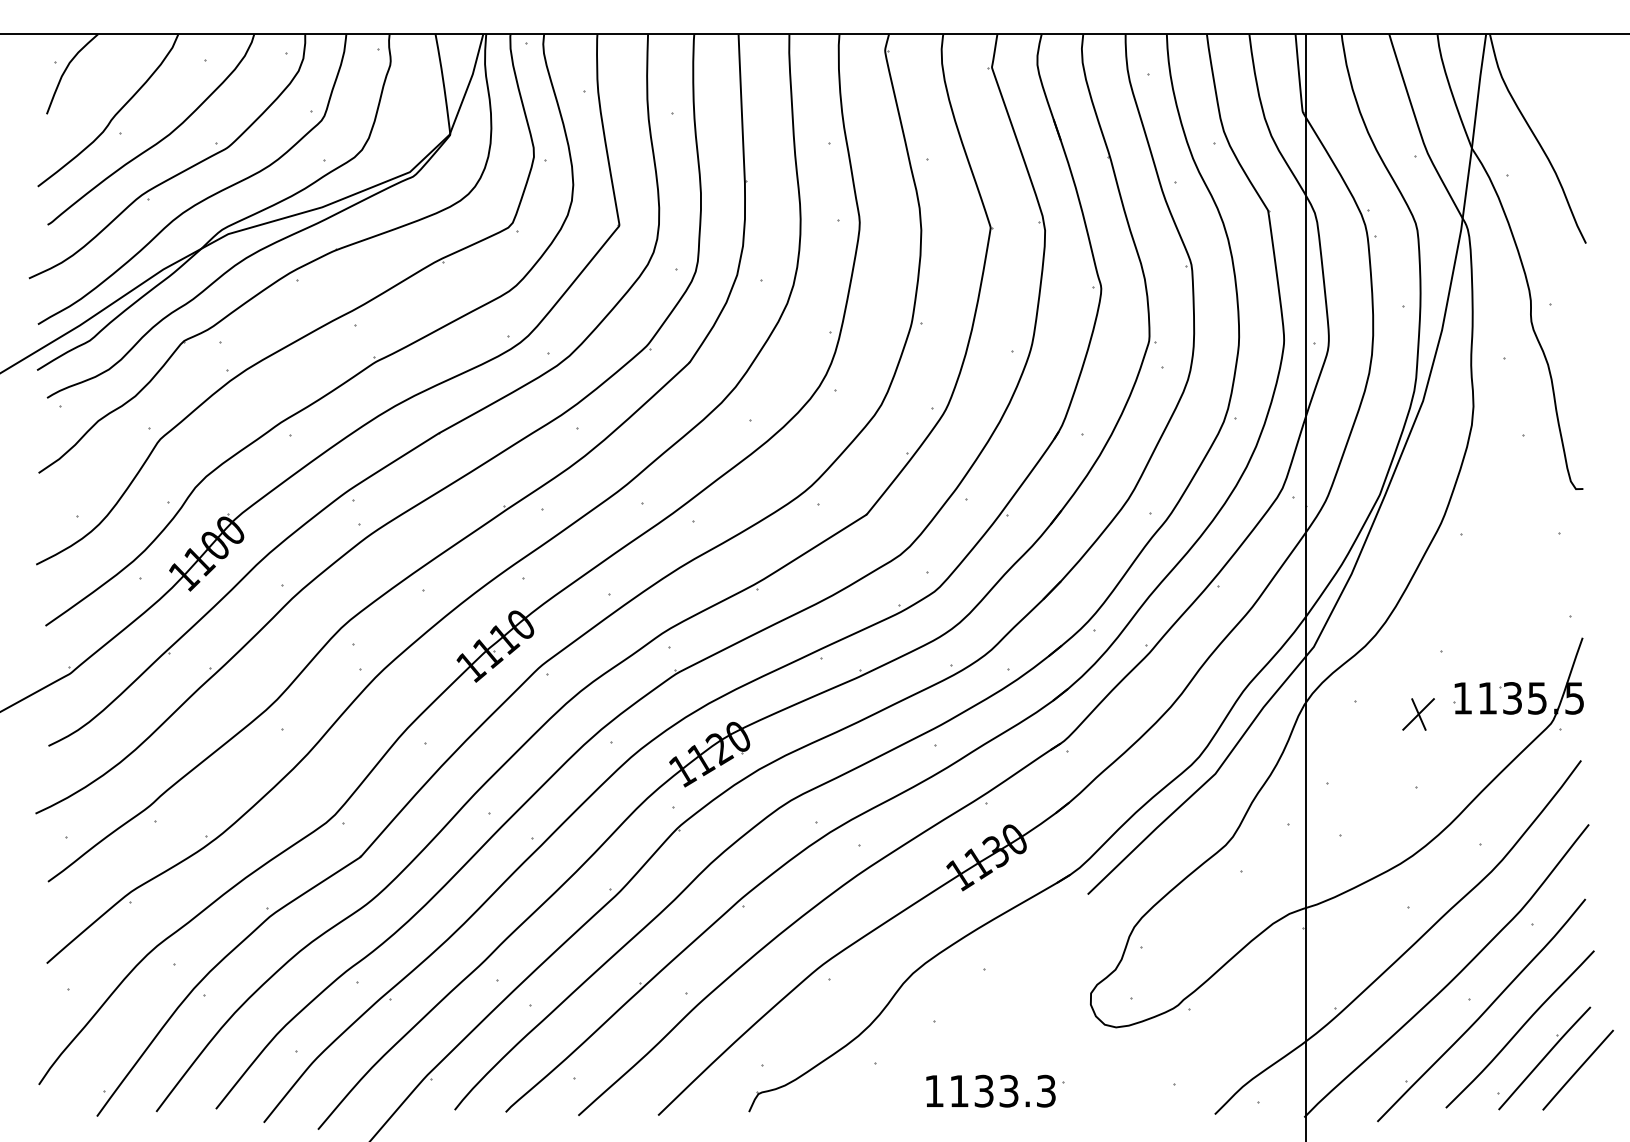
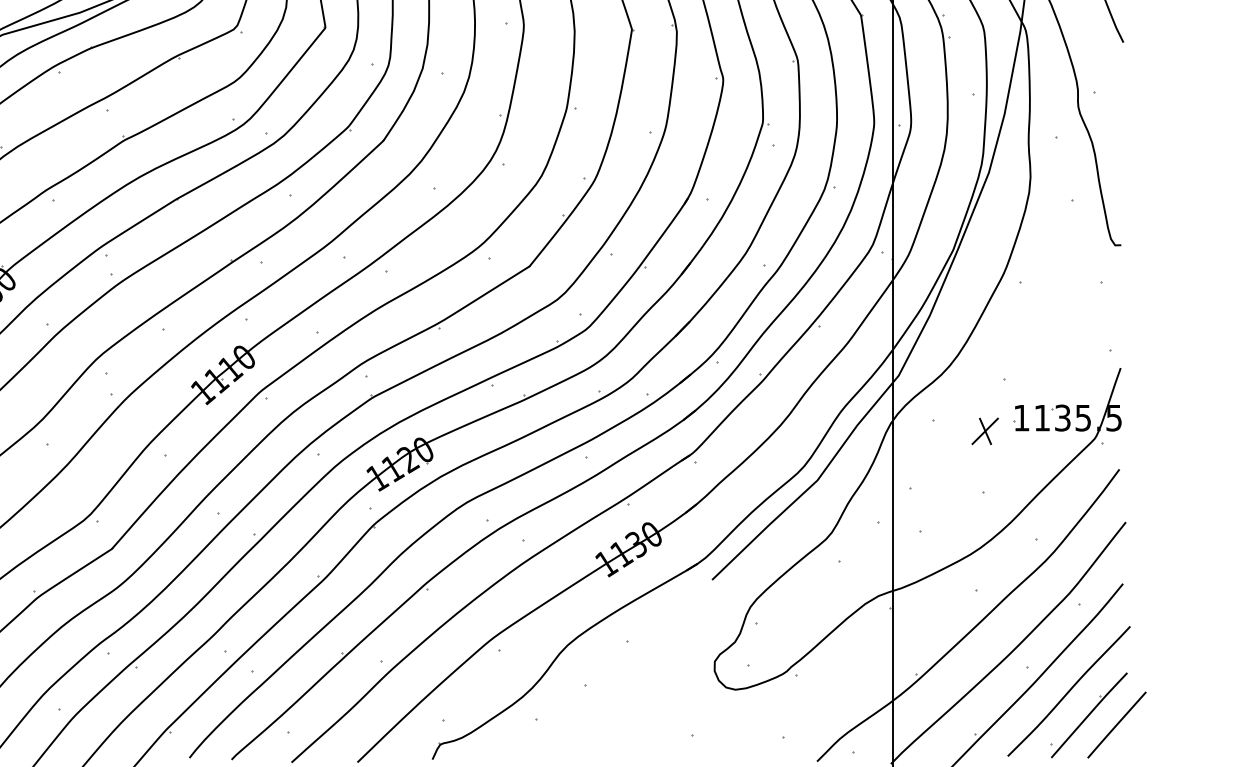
part: (990, 1090) -> (631, 741), removed

